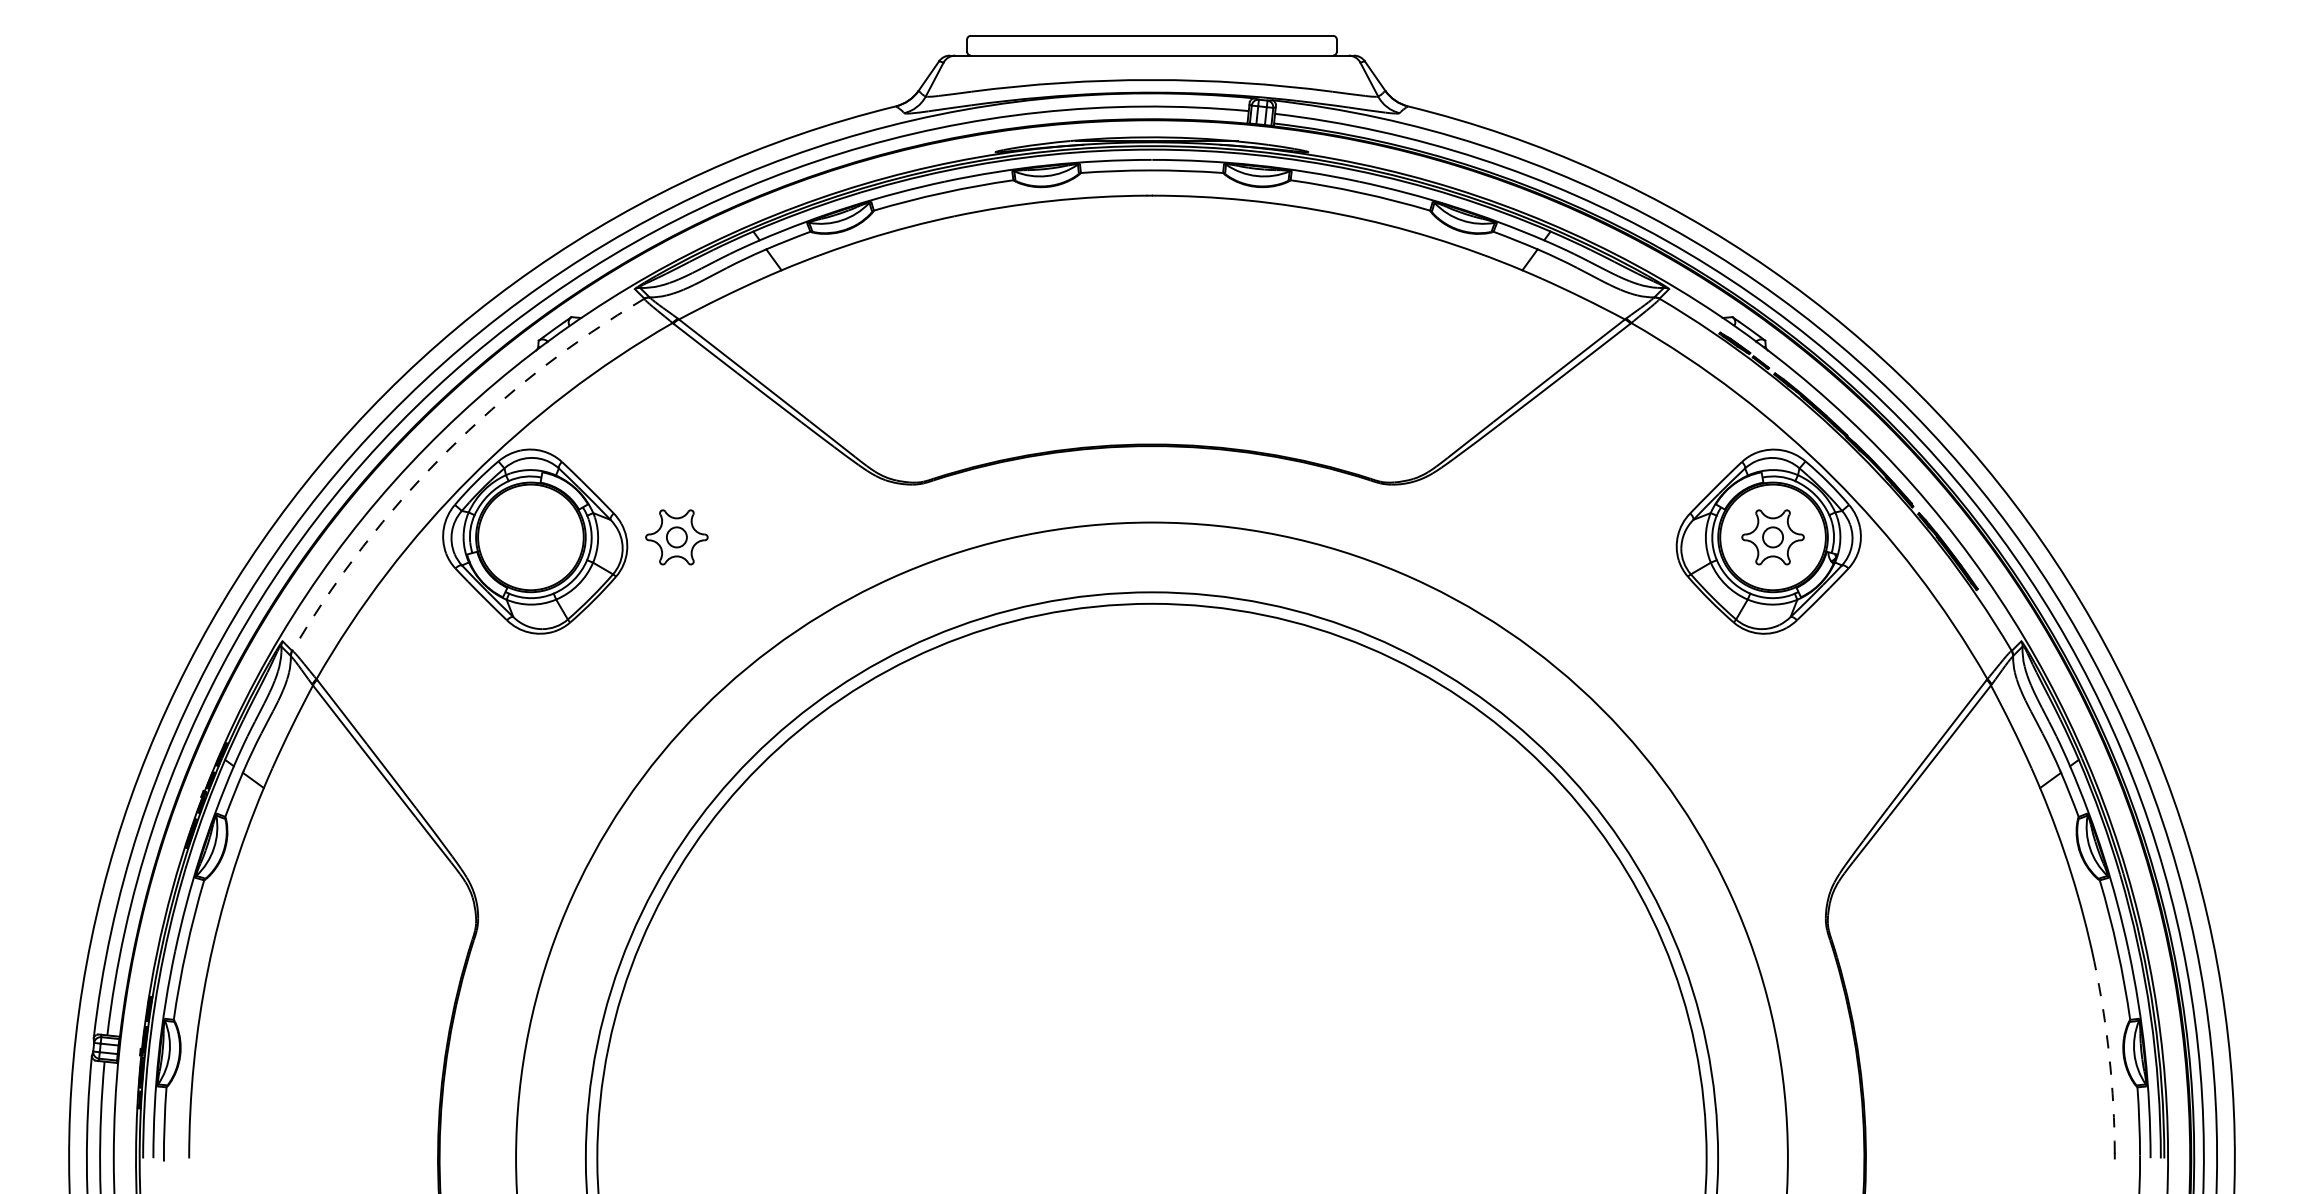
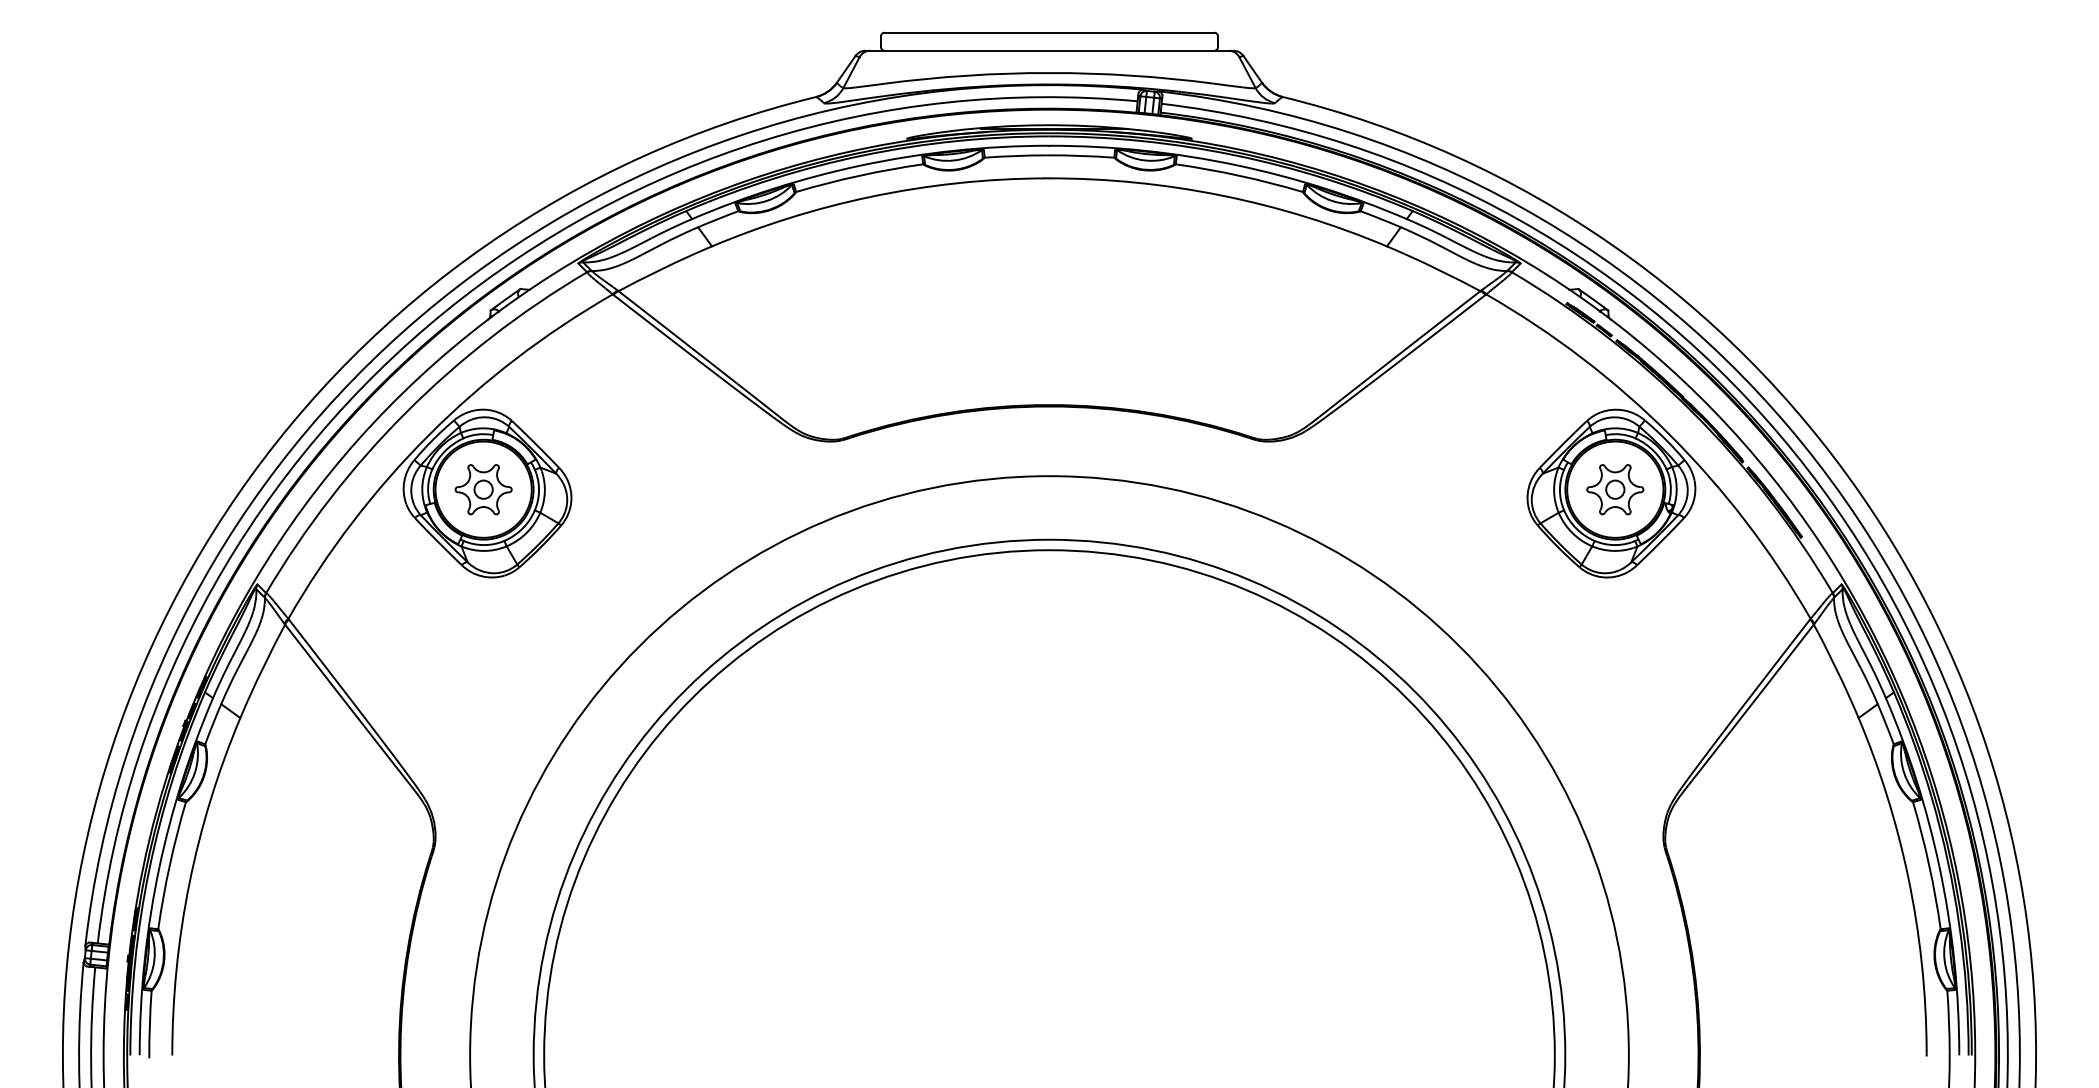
arc: (446, 452) -> (406, 412), dashed -> solid
part: (676, 537) -> (483, 489), moved
arc: (2109, 1057) -> (1921, 963), dashed -> solid

